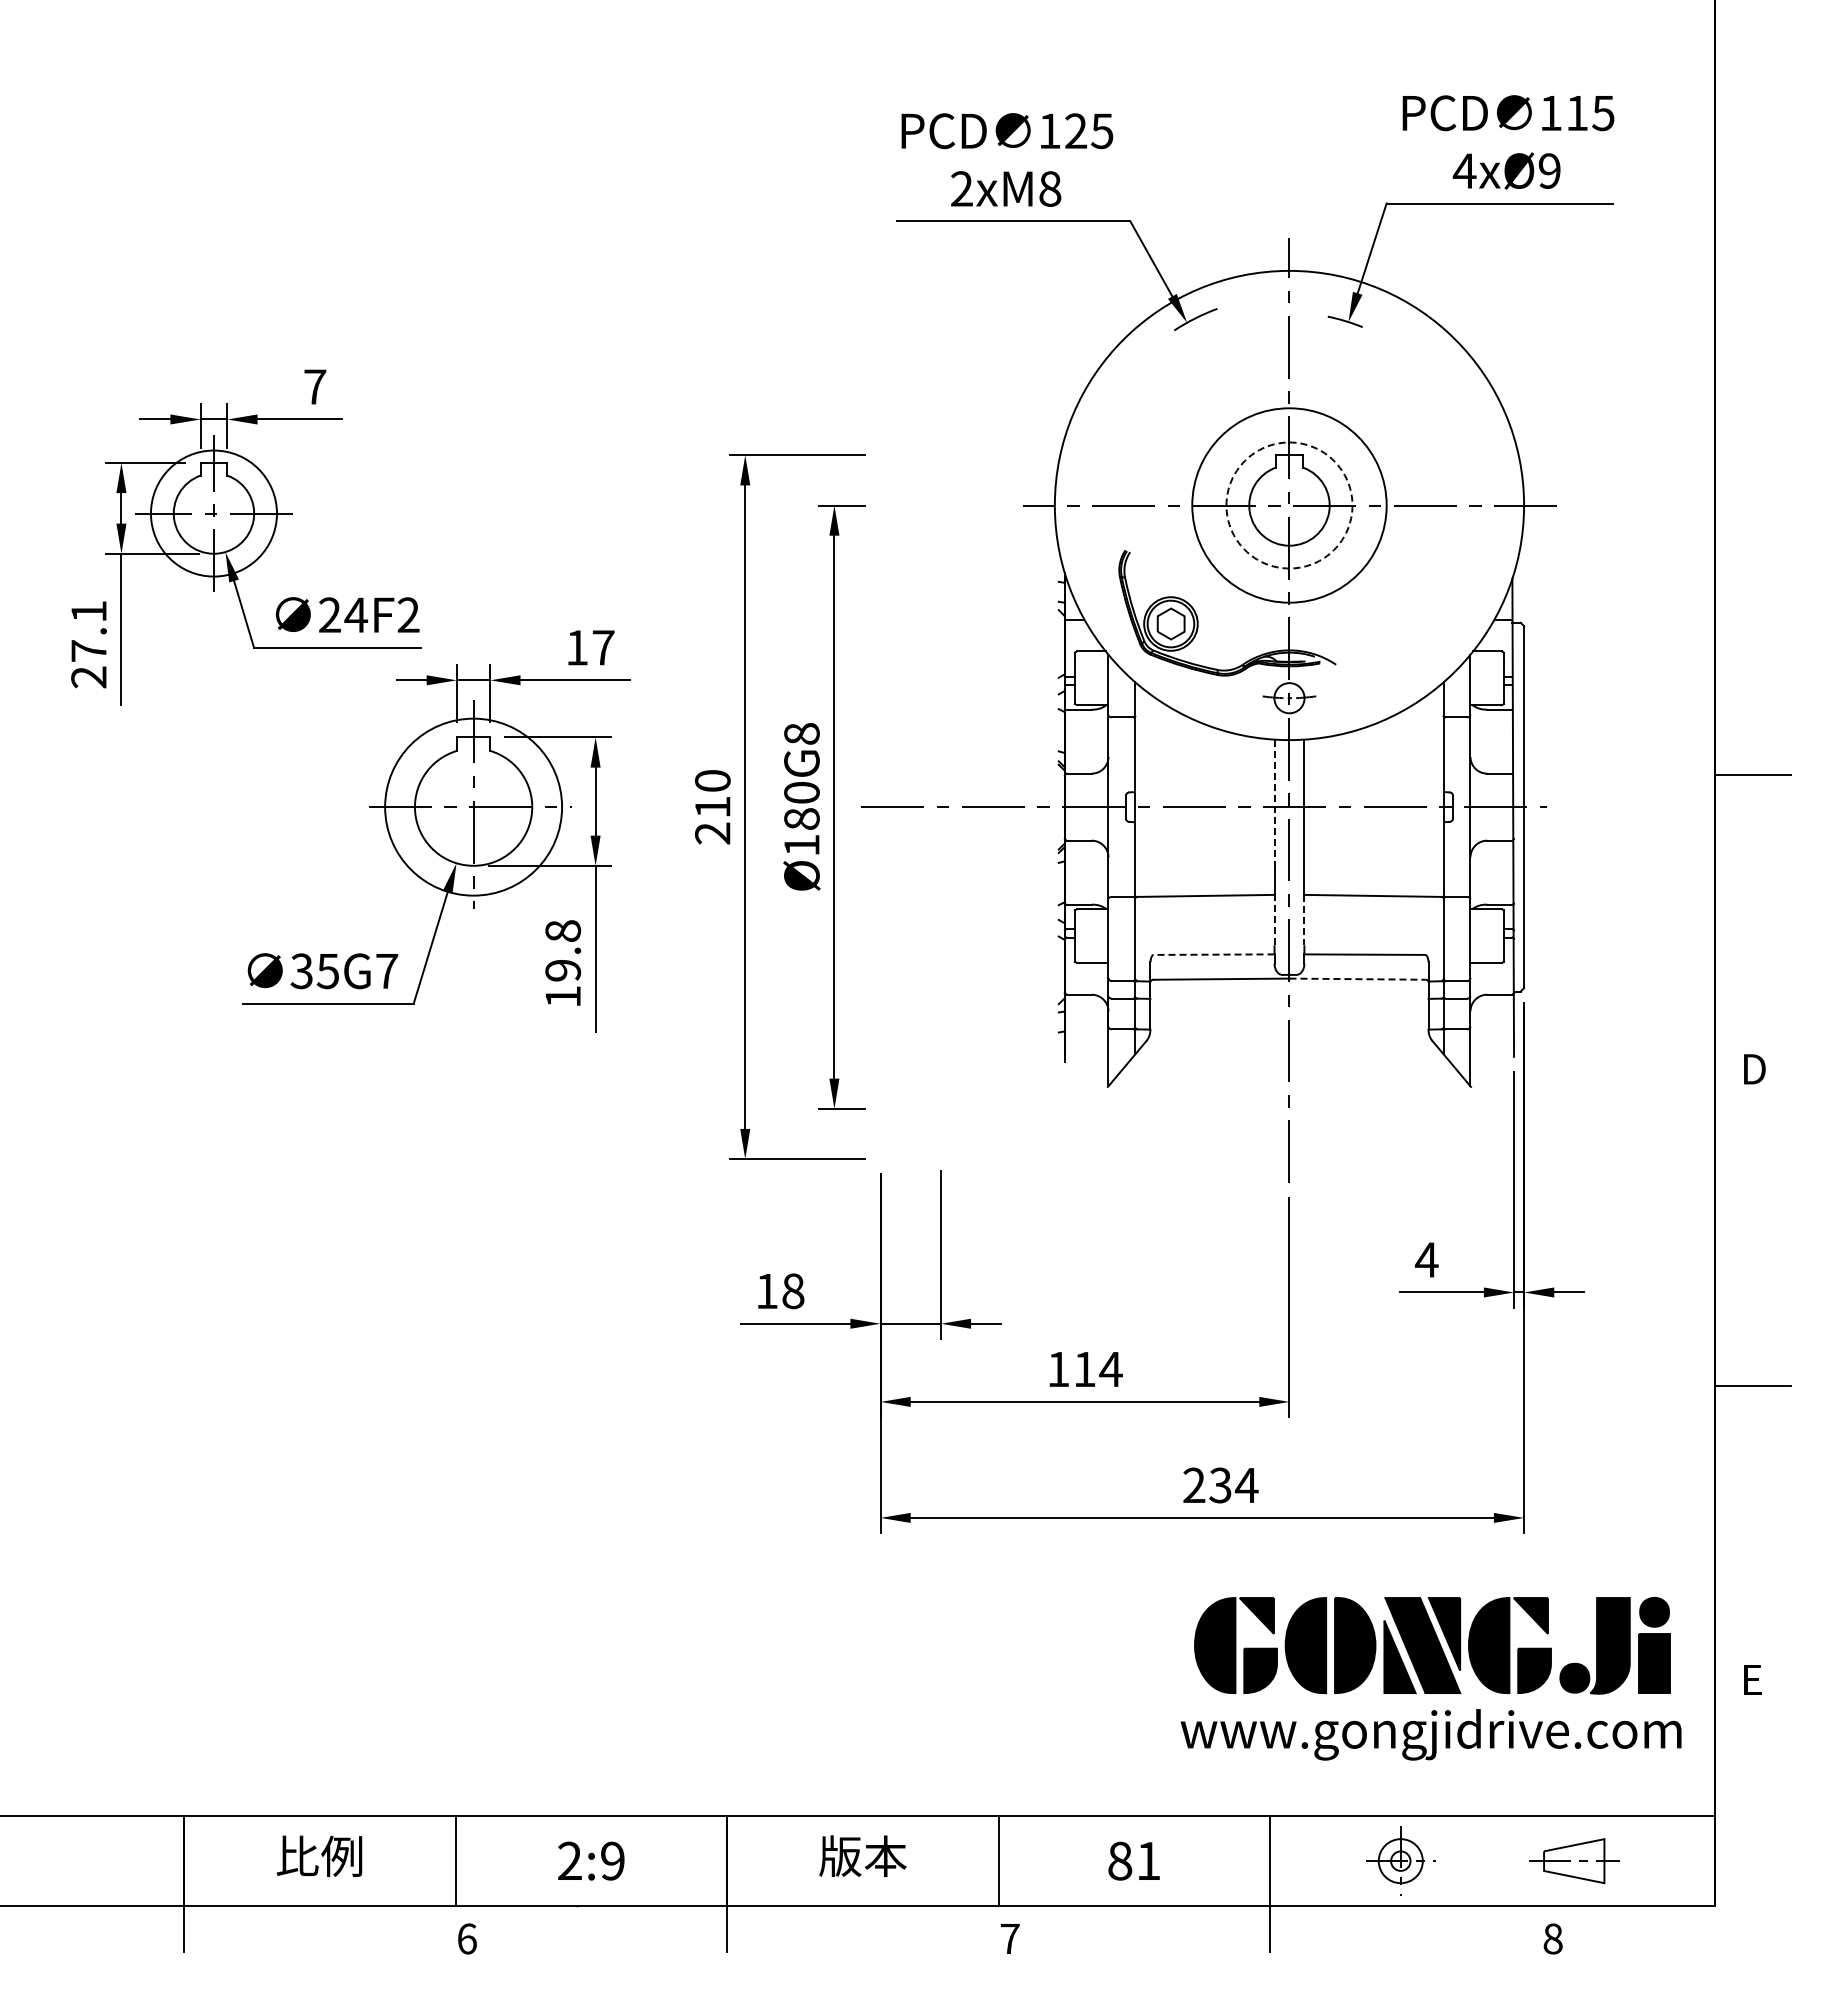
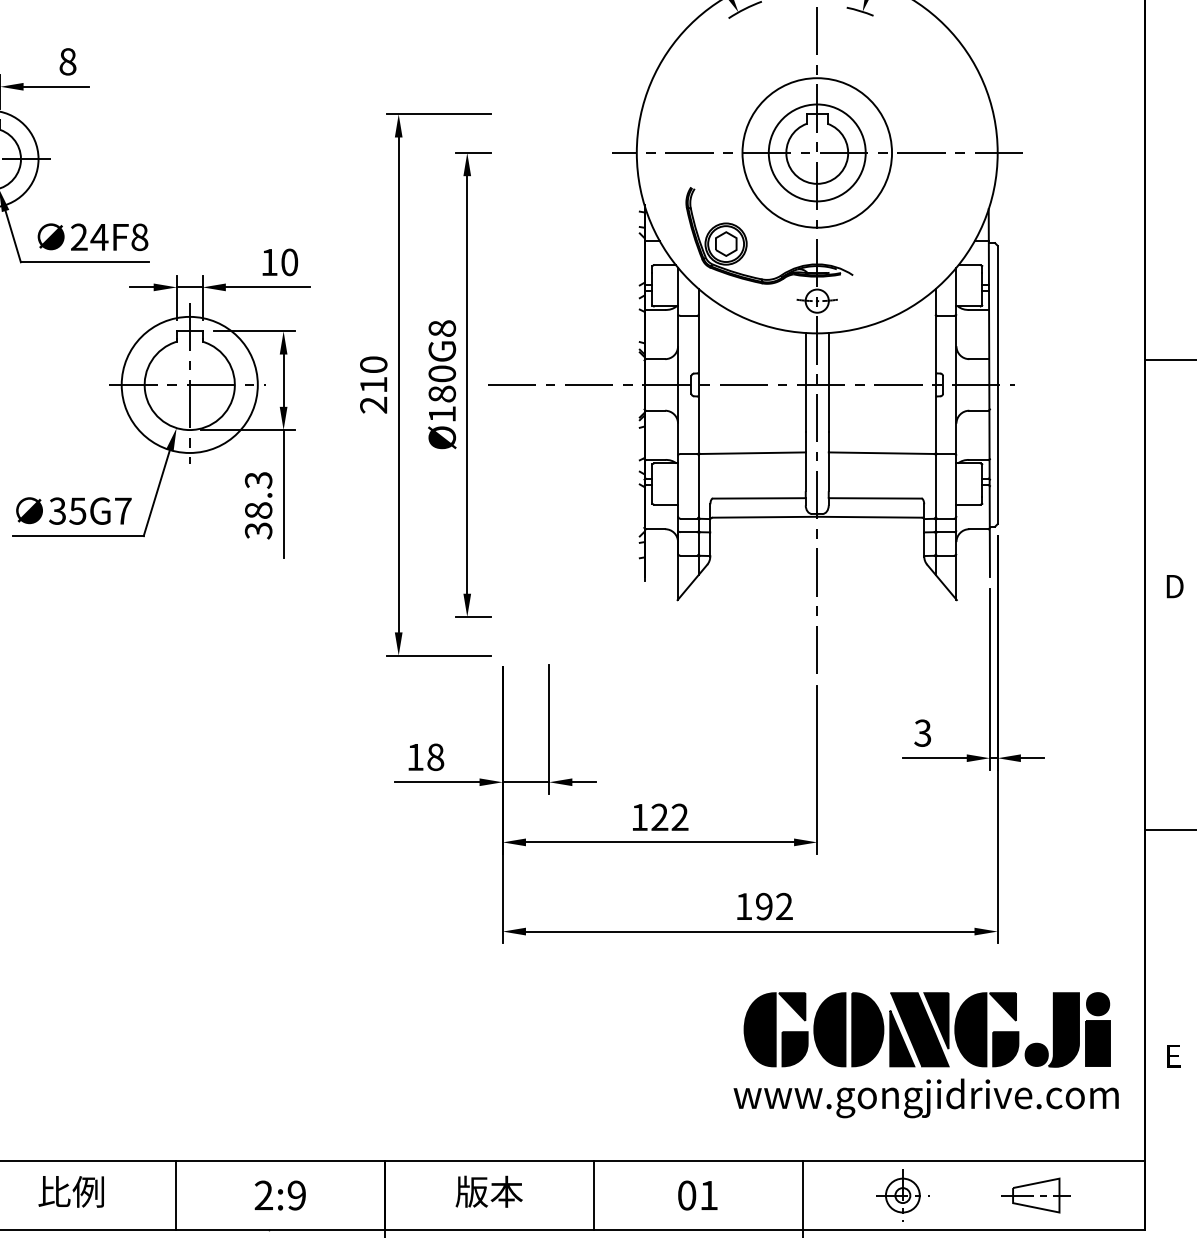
text: (315, 386) -> (68, 61), 7 -> 8
circle: (1289, 505) -> (817, 152), dashed -> solid
text: (408, 615) -> (139, 237), 24F2 -> 24F8
text: (603, 647) -> (289, 262), 17 -> 10
line: (1274, 803) -> (805, 382), dashed -> solid
line: (1274, 919) -> (805, 471), dashed -> solid
line: (1304, 920) -> (828, 472), dashed -> solid
line: (1213, 954) -> (758, 498), dashed -> solid
text: (563, 964) -> (258, 505), 19.8 -> 38.3
line: (1357, 979) -> (869, 517), dashed -> solid
text: (1426, 1259) -> (922, 732), 4 -> 3
text: (1098, 1368) -> (670, 816), 114 -> 122
text: (1220, 1485) -> (764, 906), 234 -> 192
text: (1120, 1860) -> (687, 1195), 81 -> 01

